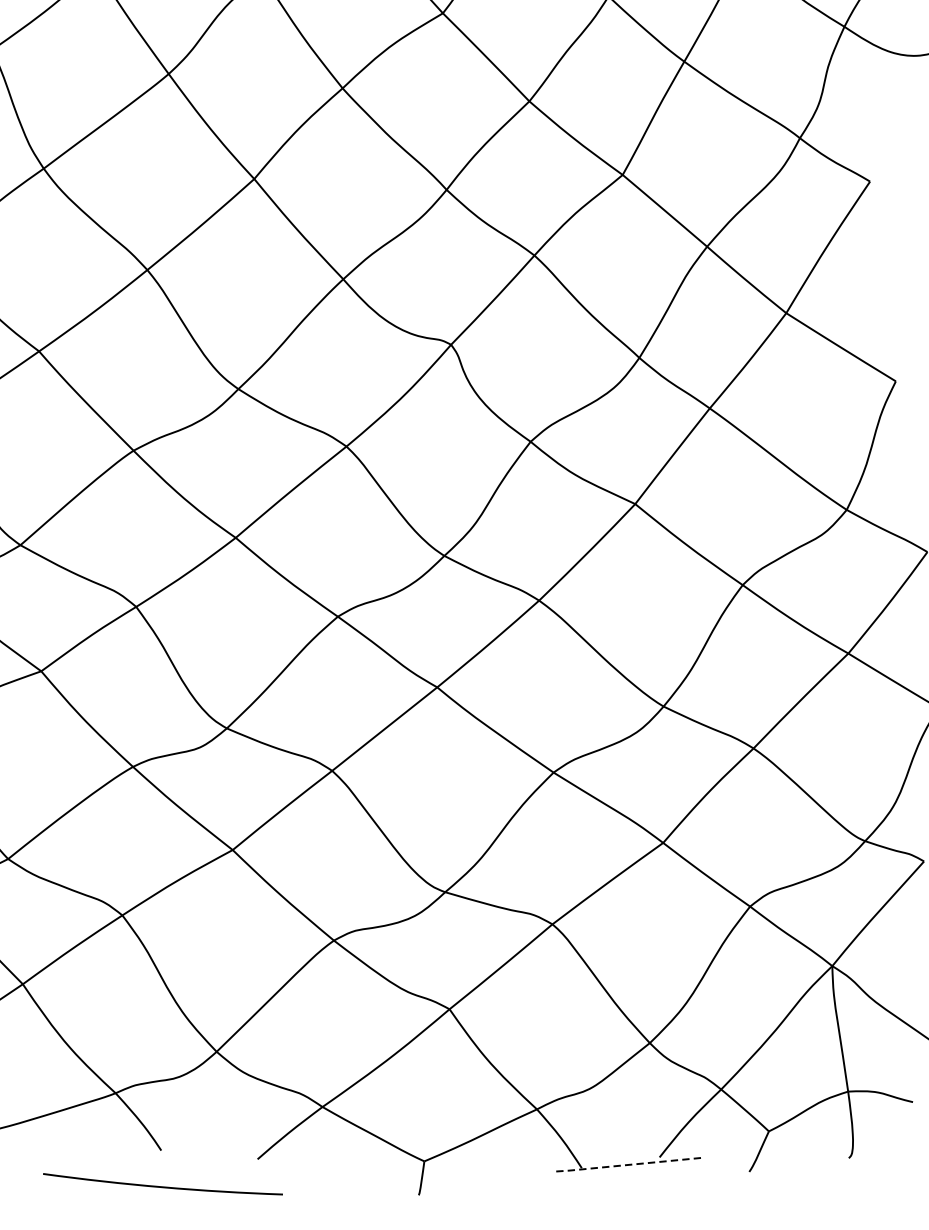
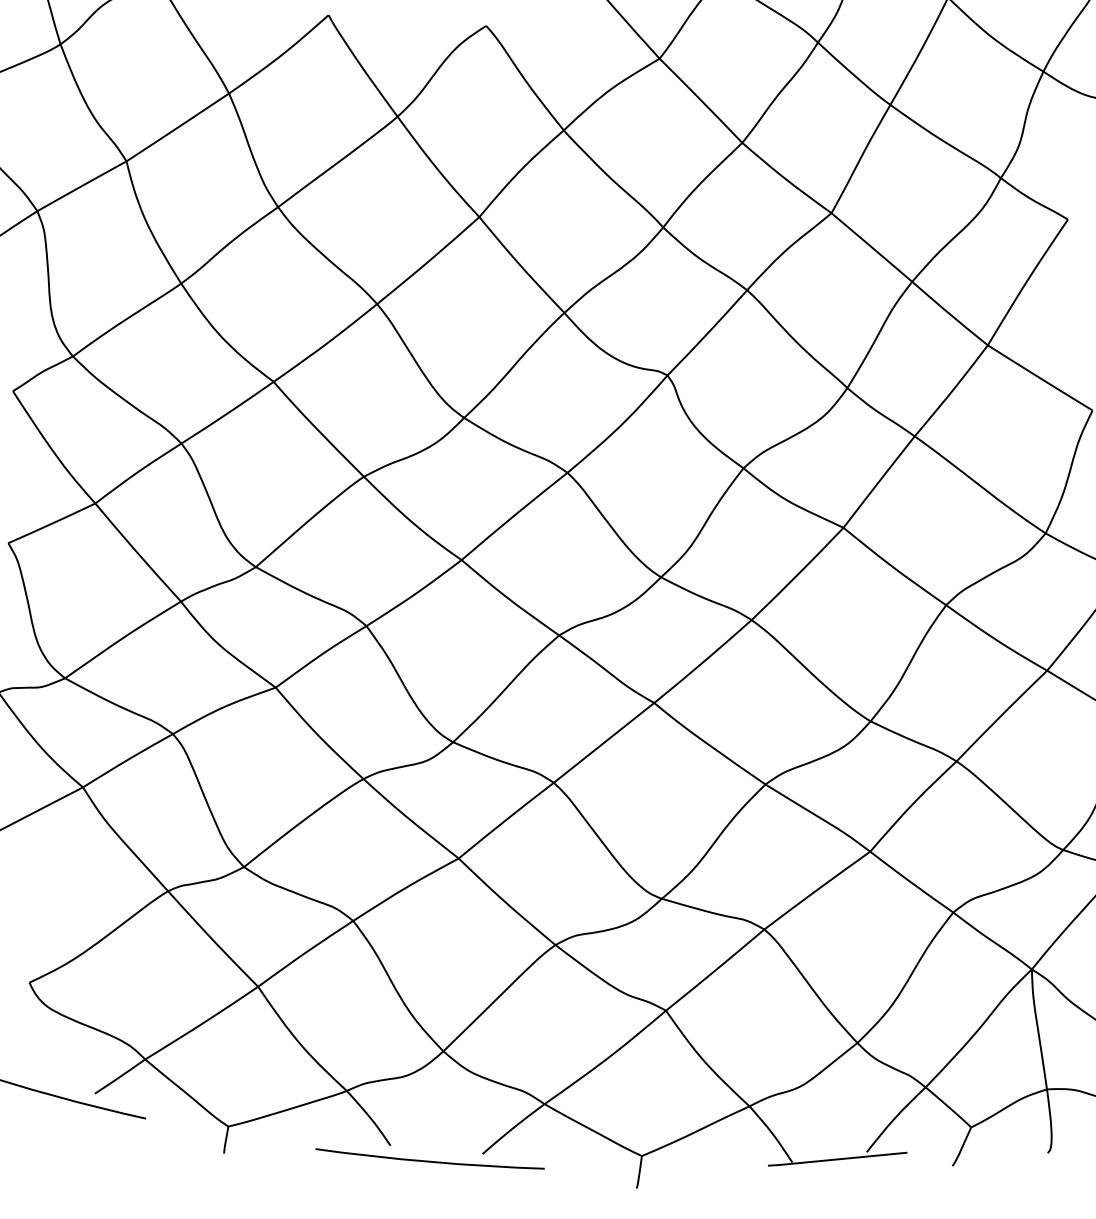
line: (627, 1164) -> (836, 1159), dashed -> solid
arc: (162, 1185) -> (429, 1160), moved

